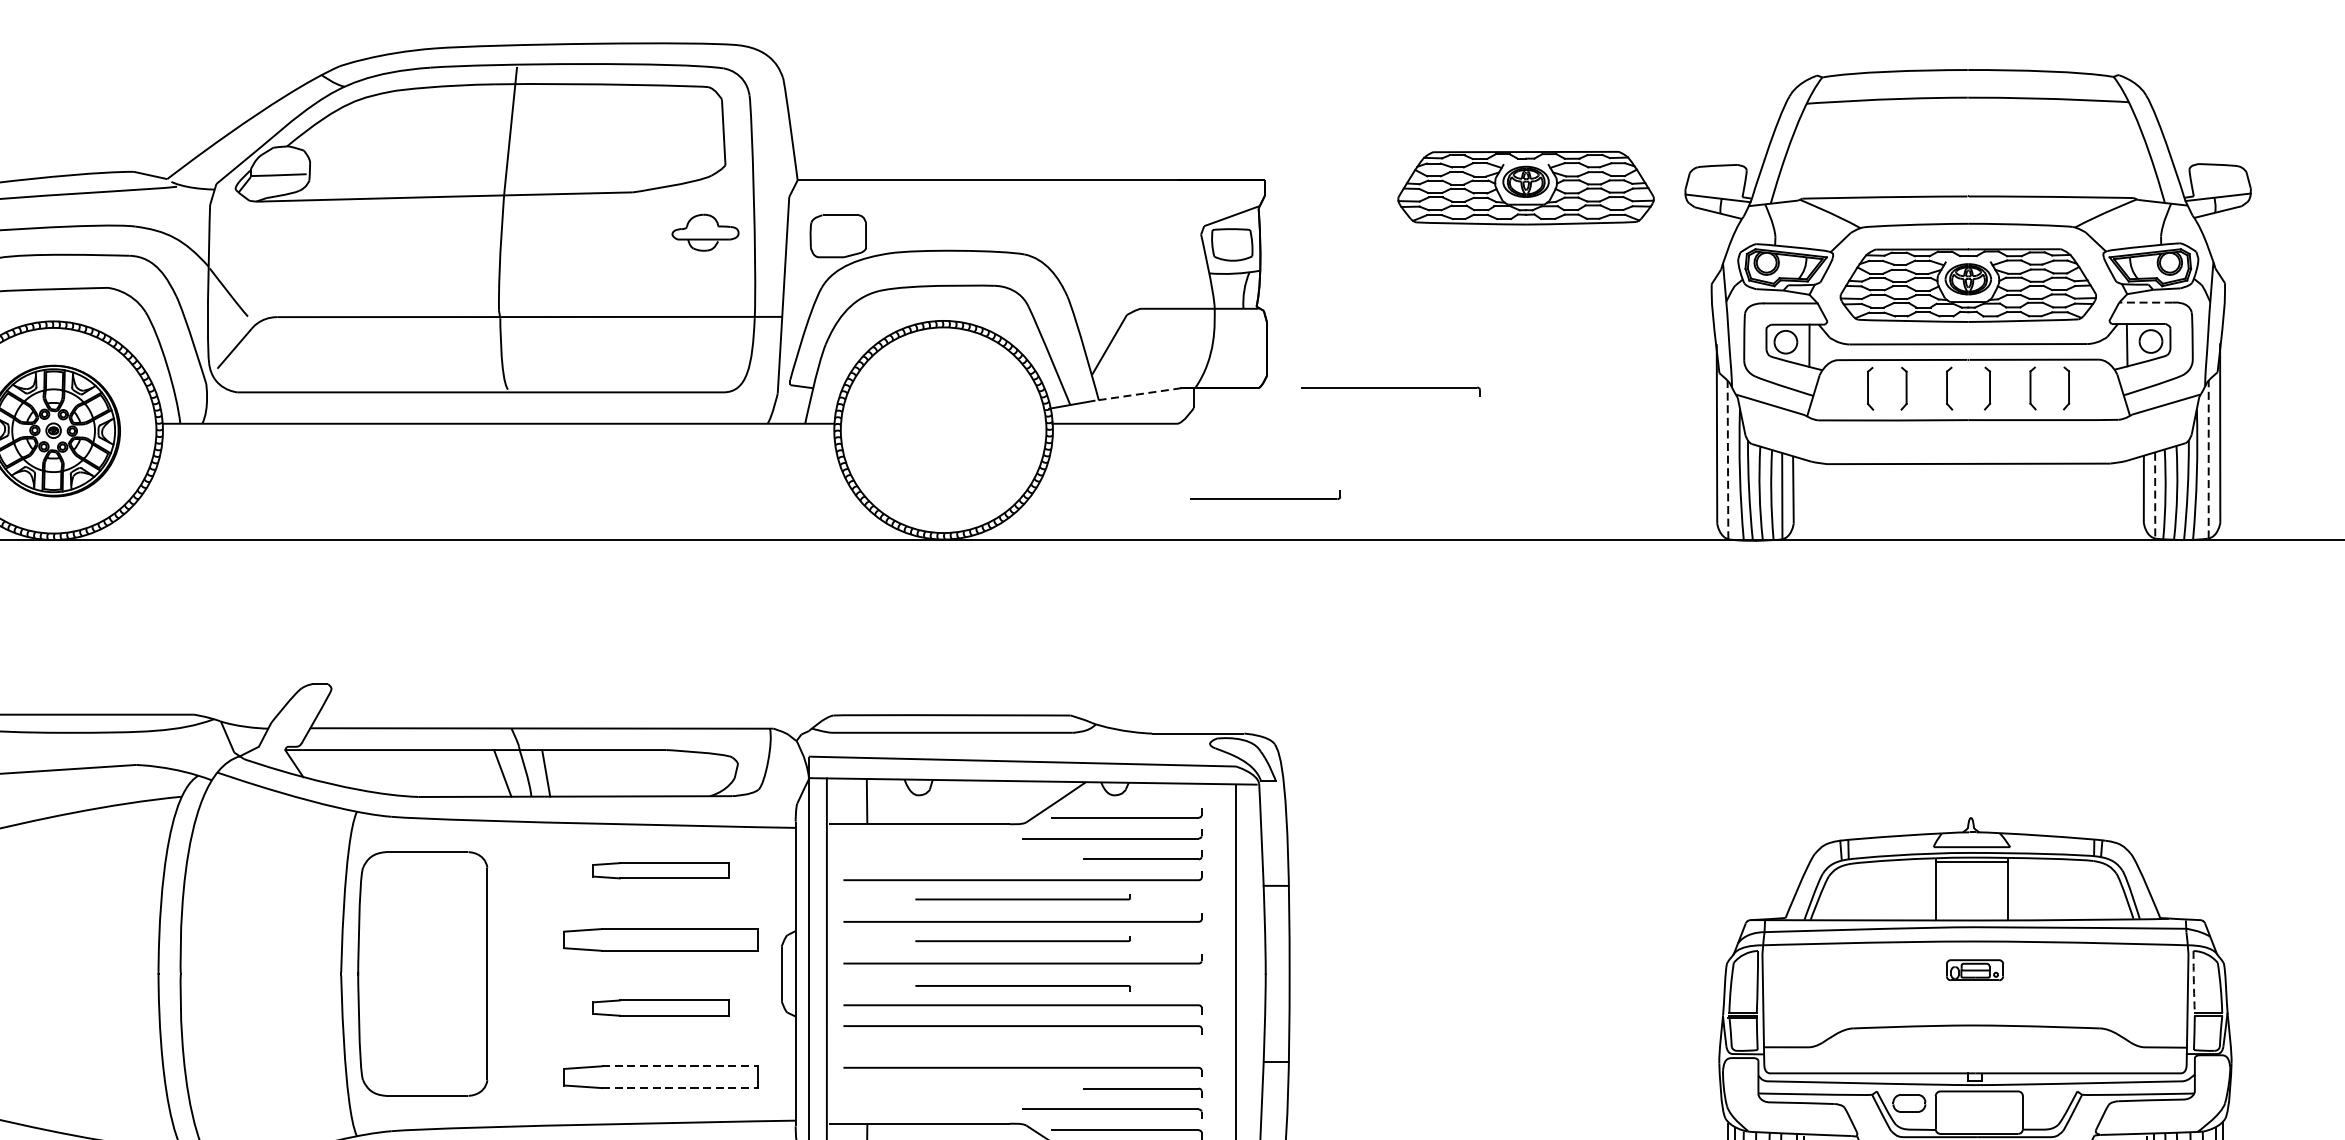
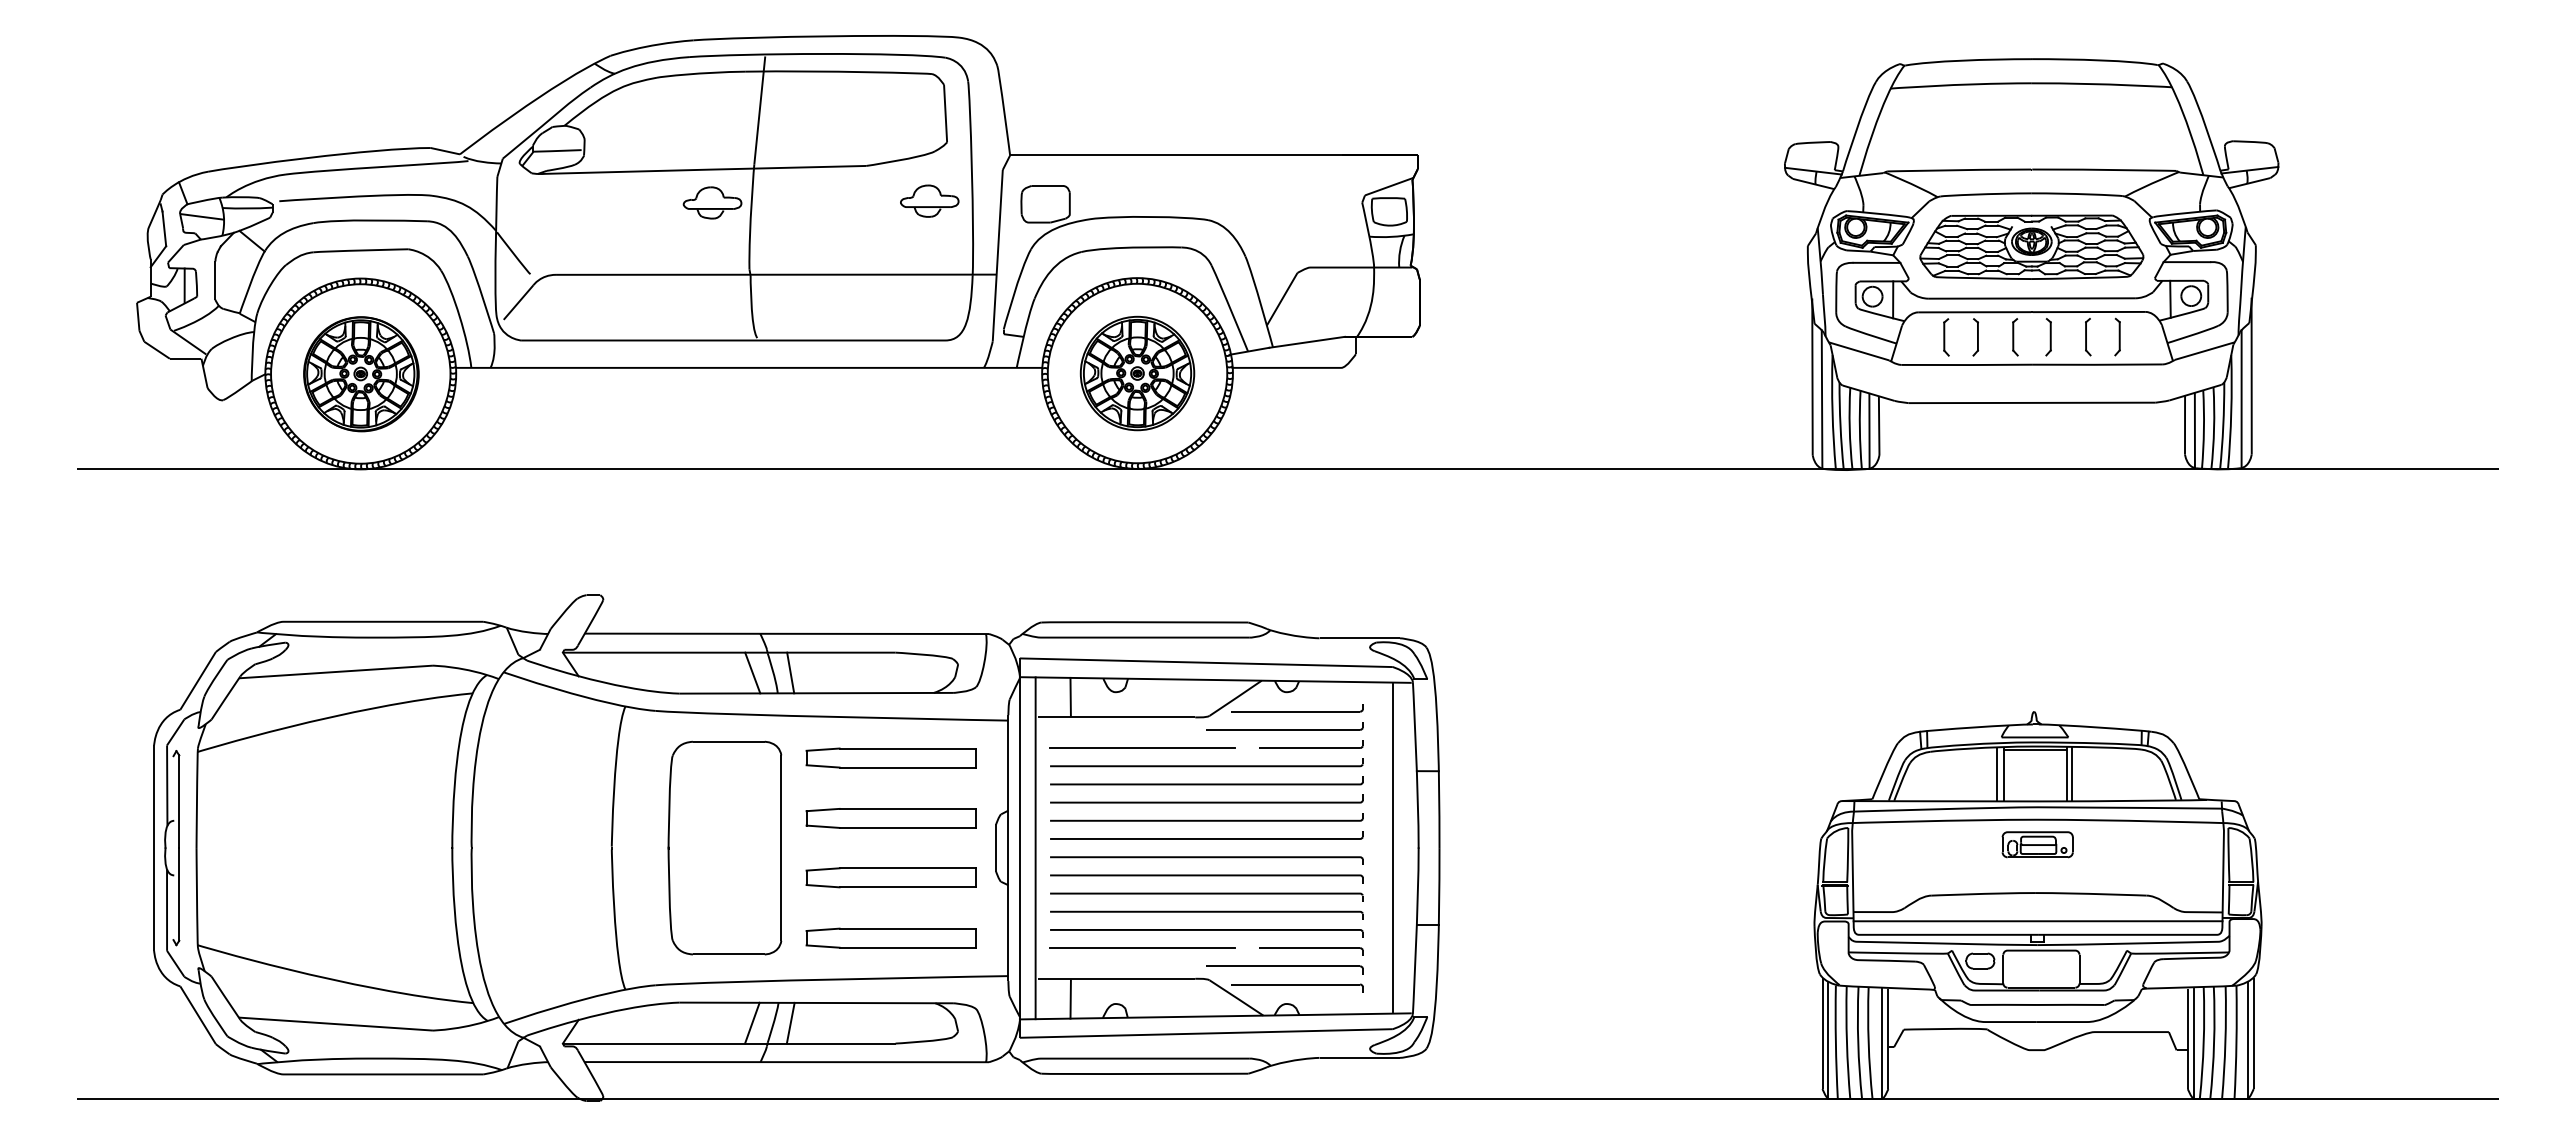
part: (1525, 187) -> (1645, 161), removed
part: (456, 234) -> (712, 202), added
line: (2145, 303) -> (2186, 262), dashed -> solid
part: (1390, 391) -> (1527, 339), removed
line: (1137, 394) -> (1306, 342), dashed -> solid
part: (943, 430) -> (1137, 373), added
line: (1728, 458) -> (1822, 398), dashed -> solid
line: (2208, 459) -> (2241, 399), dashed -> solid
part: (1265, 495) -> (1418, 430), removed
line: (2154, 496) -> (2194, 431), dashed -> solid
line: (949, 859) -> (1142, 748), added
part: (660, 870) -> (890, 757), size x1.43
line: (1928, 888) -> (1997, 773), added
line: (2014, 888) -> (2072, 773), added
part: (1022, 896) -> (1206, 780), size x1.67
part: (1022, 938) -> (1206, 817), size x1.67
part: (1974, 969) -> (2037, 844), size x1.43
part: (422, 973) -> (724, 847), moved
arc: (2193, 982) -> (2228, 855), dashed -> solid
part: (1022, 988) -> (1206, 860), size x1.67
part: (660, 1007) -> (890, 877), size x1.43
part: (1022, 1050) -> (1206, 914), added
line: (1974, 1058) -> (2037, 921), added
line: (680, 1066) -> (907, 928), dashed -> solid
line: (680, 1087) -> (907, 947), dashed -> solid
line: (949, 1089) -> (1142, 948), added

